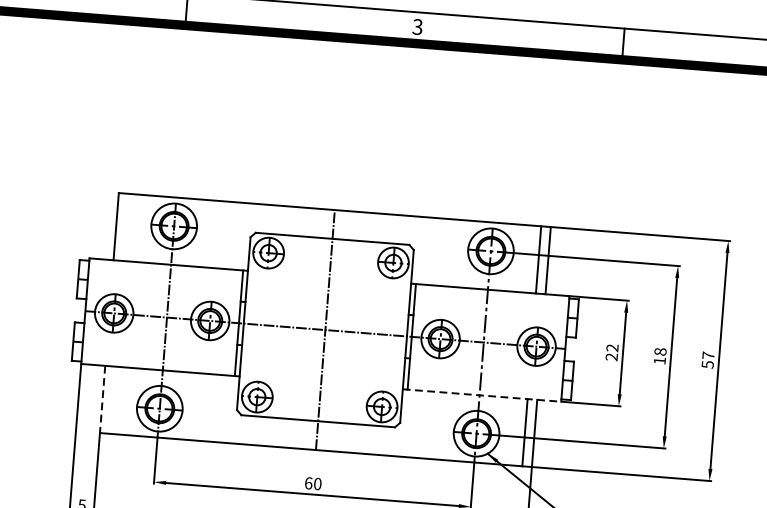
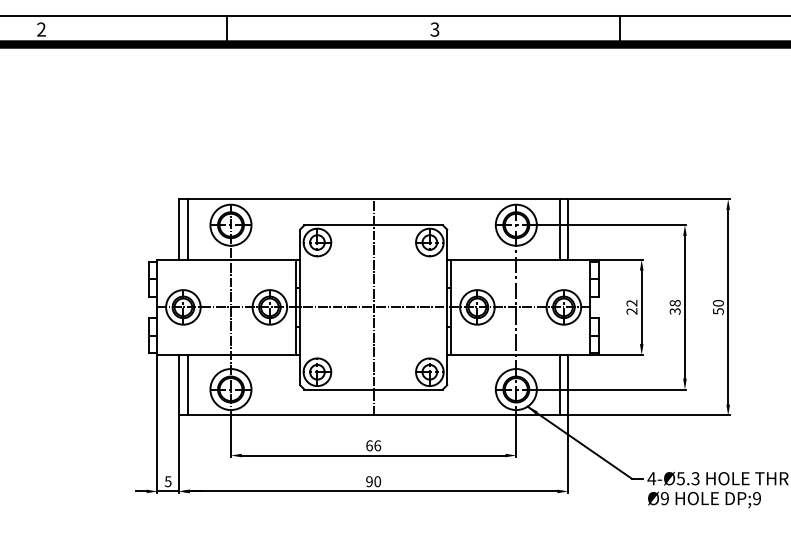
line: (125, 227) -> (187, 229), added
text: (708, 354) -> (718, 302), 57 -> 50
text: (658, 360) -> (674, 311), 18 -> 38
line: (483, 395) -> (519, 354), dashed -> solid
line: (103, 399) -> (179, 385), dashed -> solid
line: (112, 399) -> (187, 384), added
text: (317, 483) -> (377, 445), 60 -> 66

